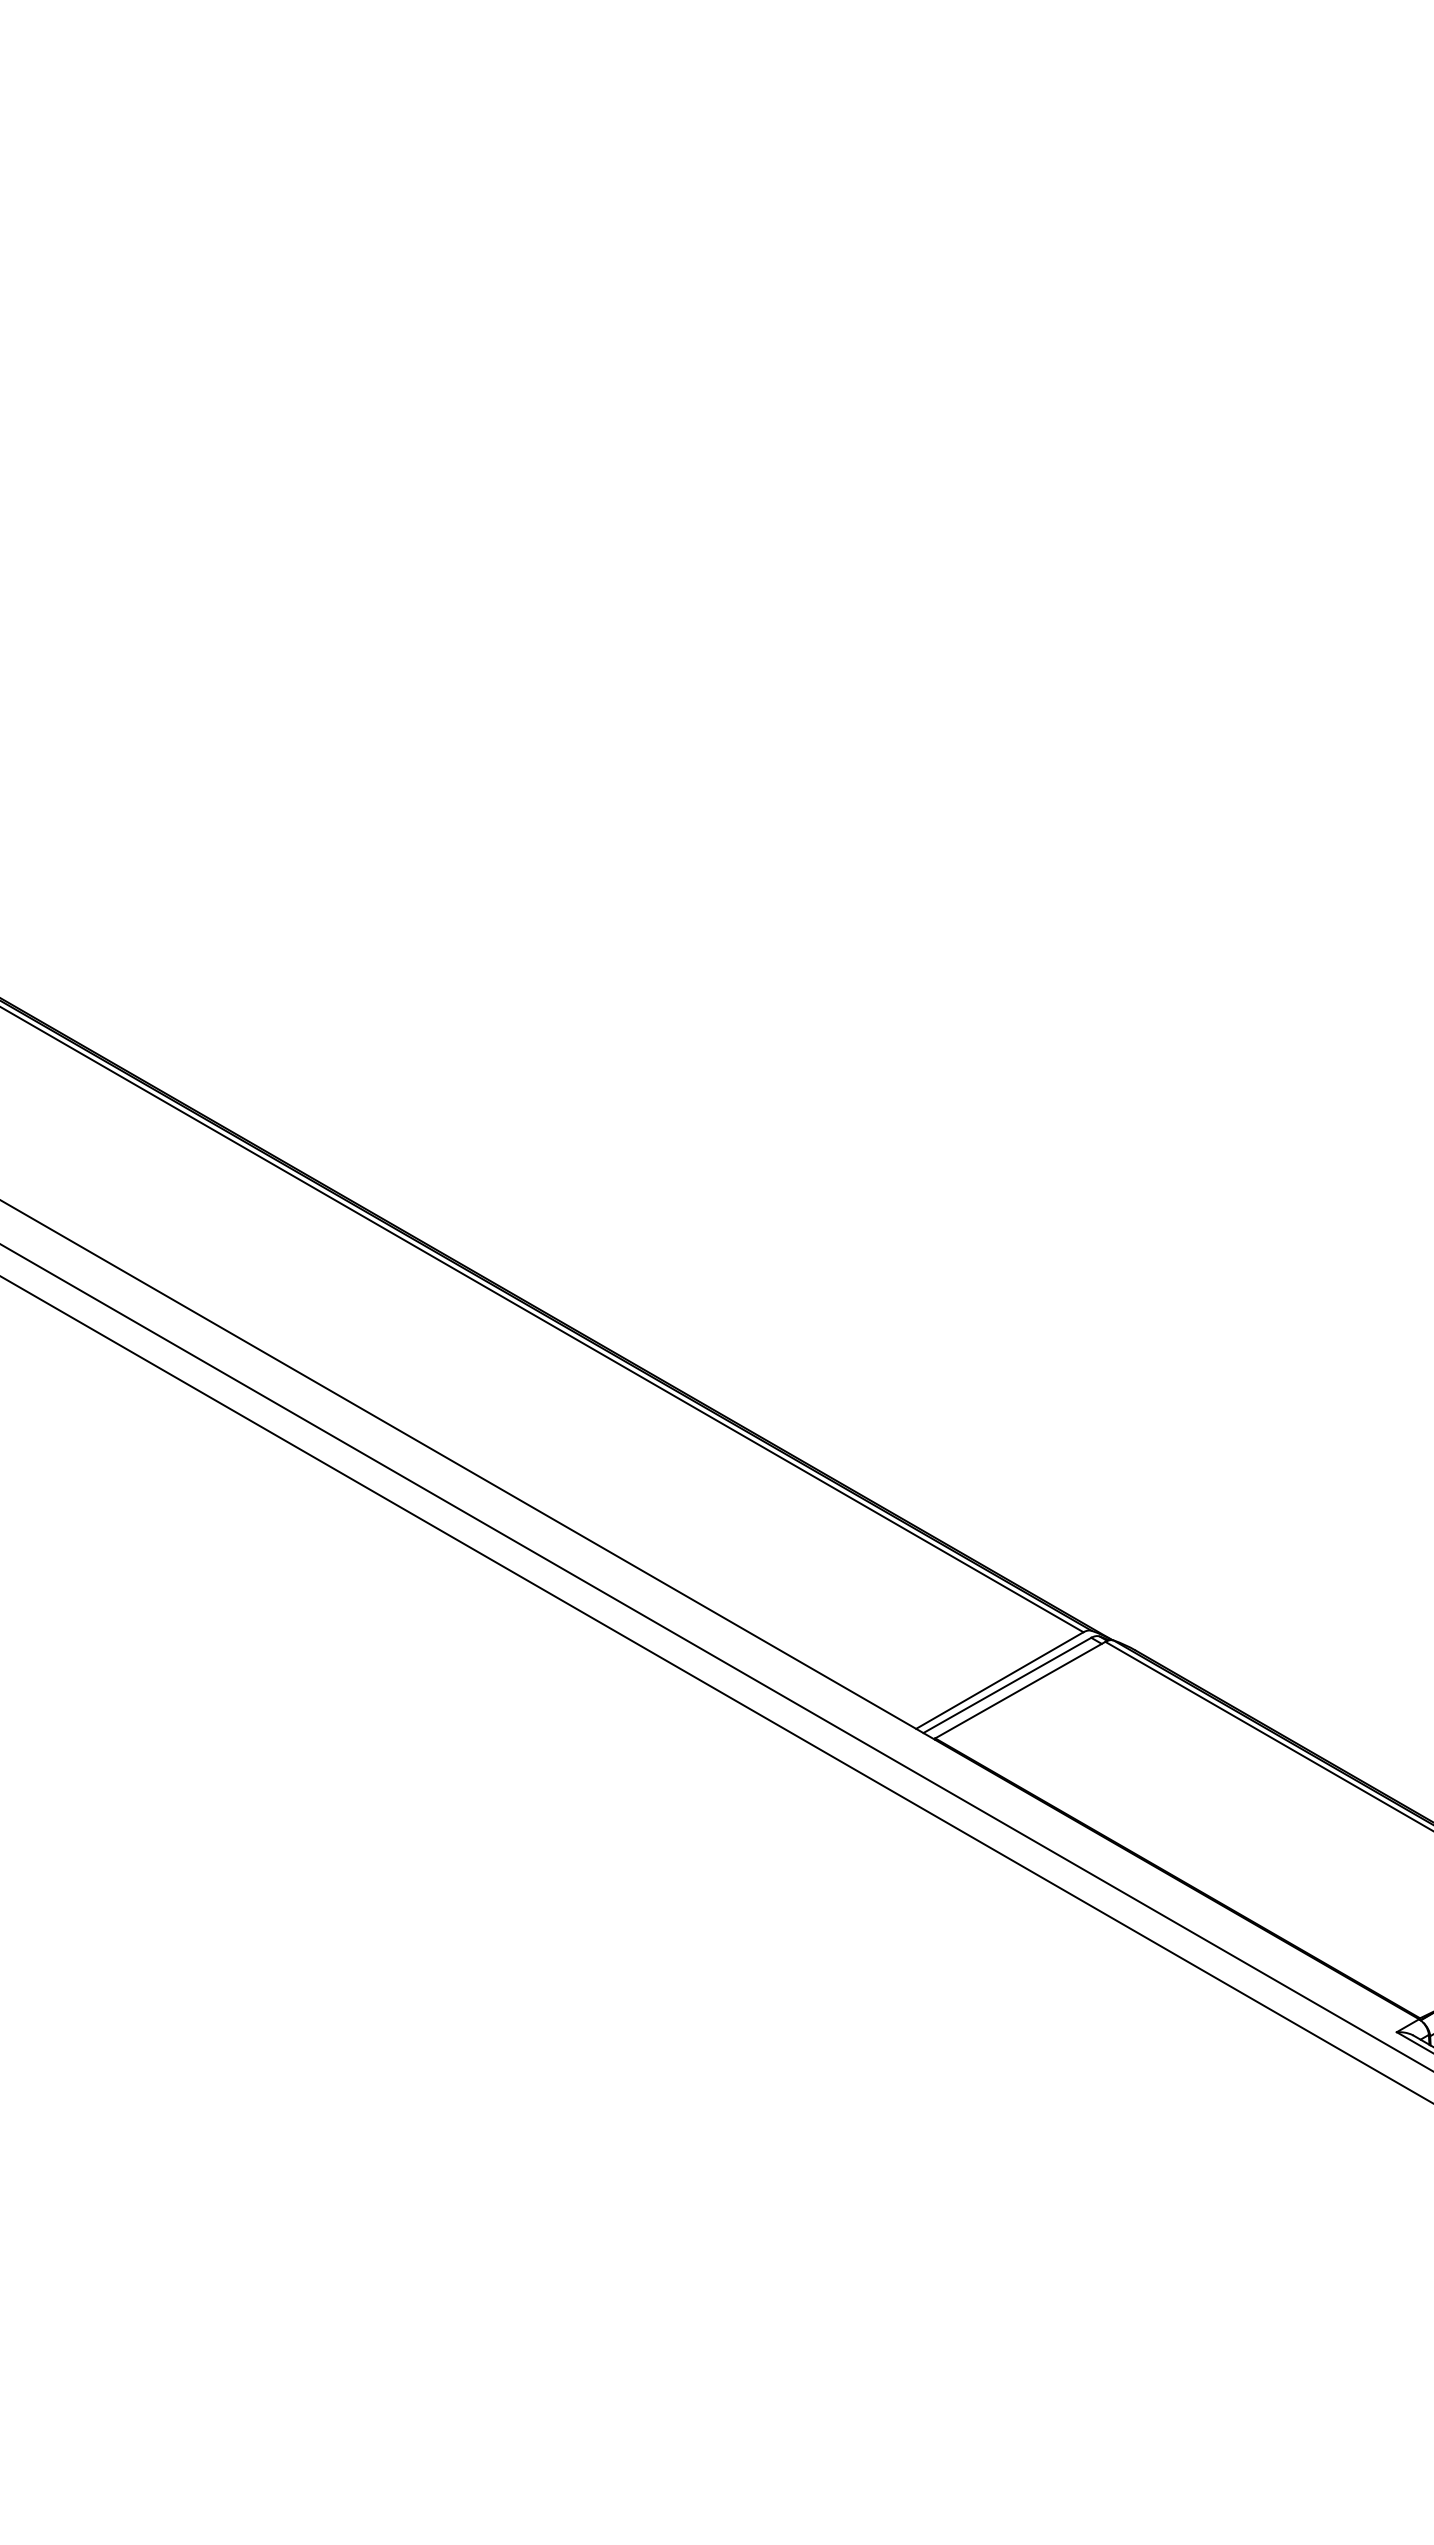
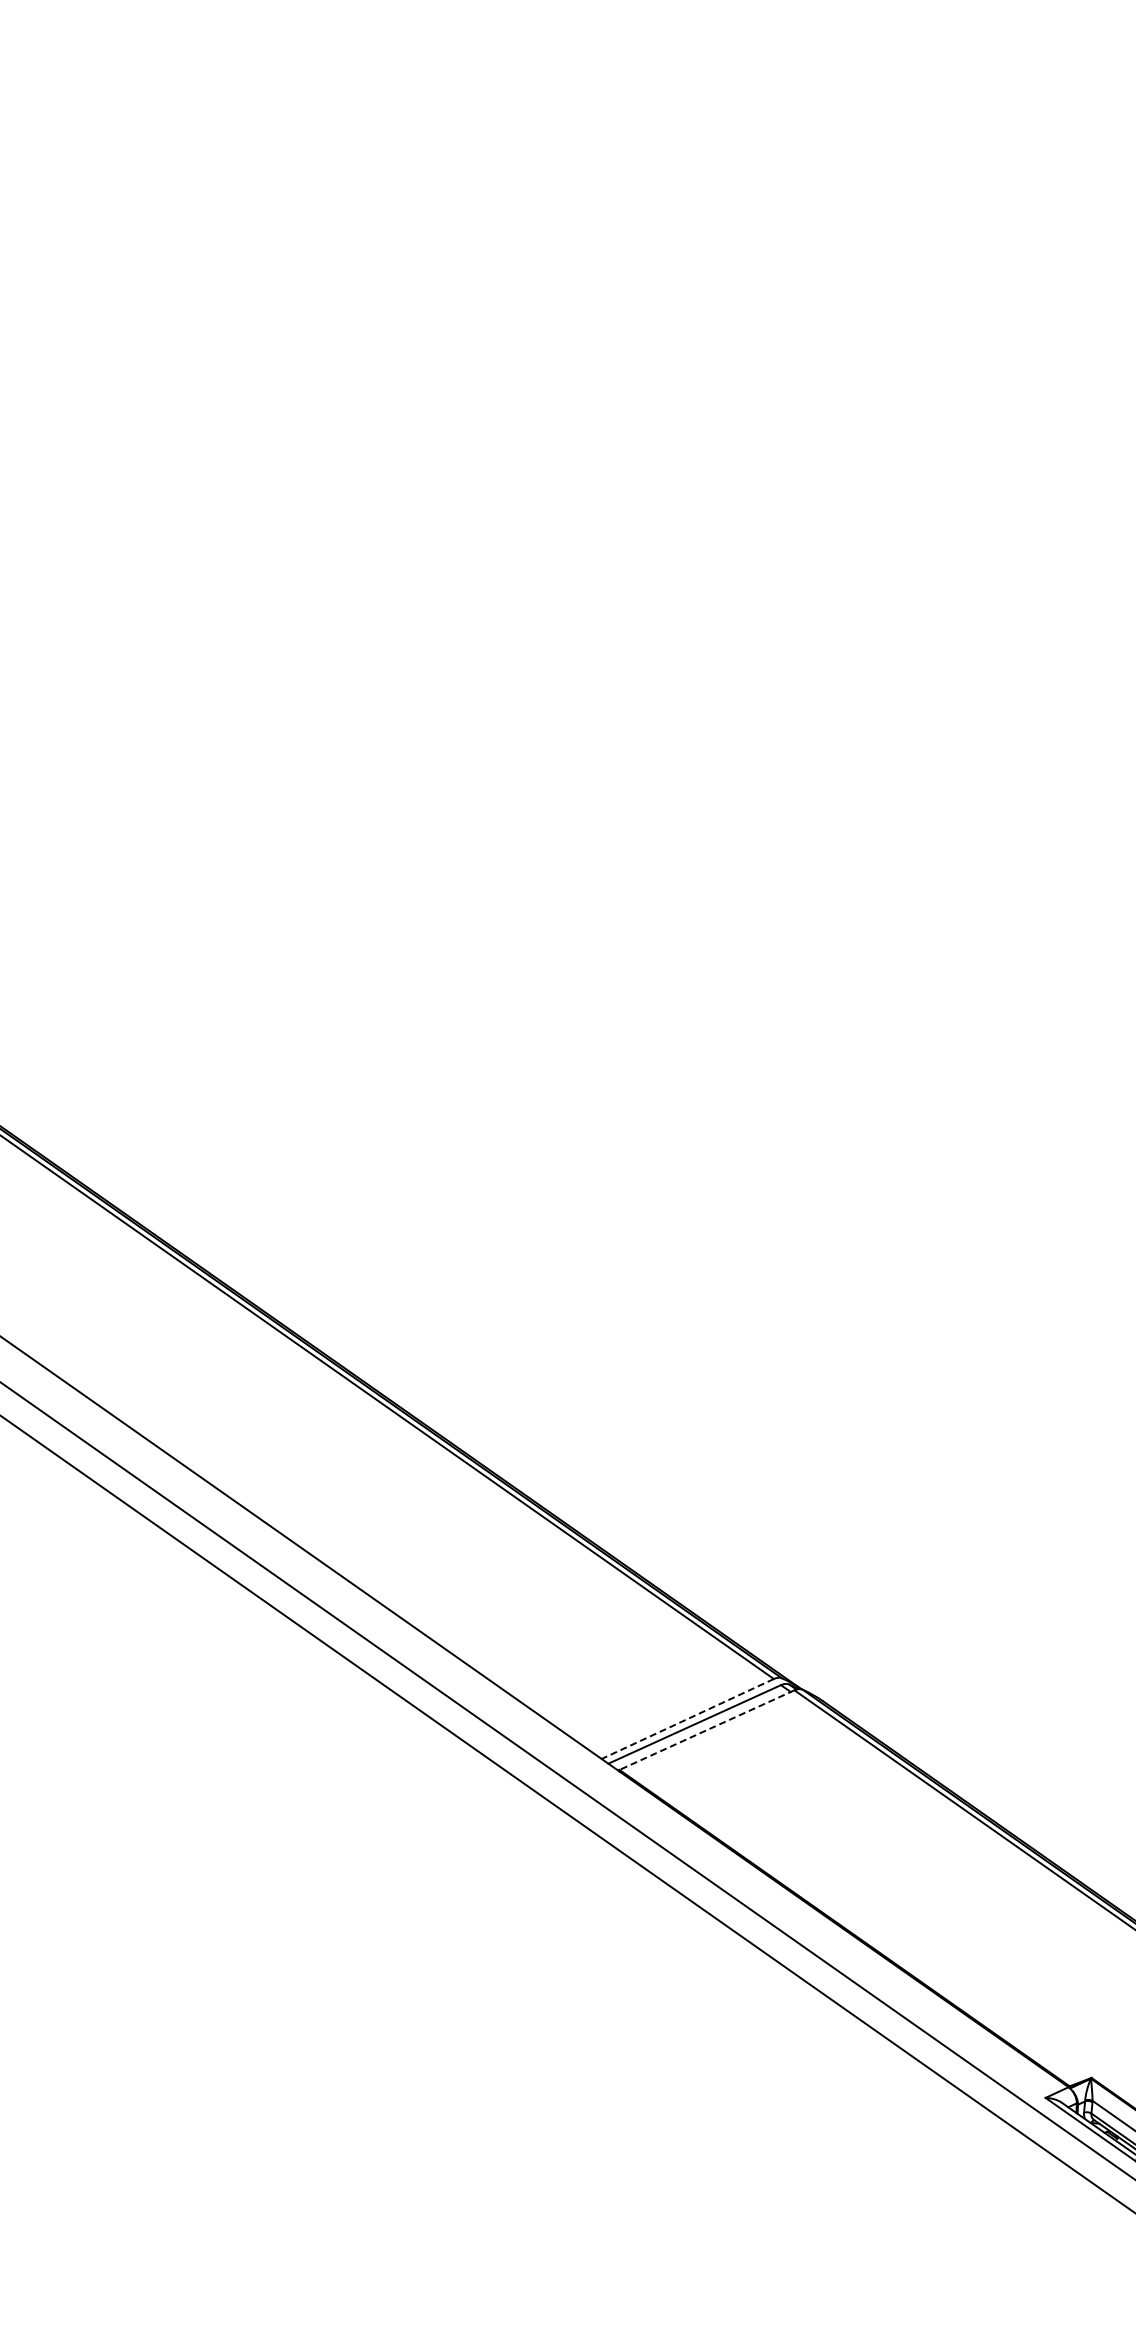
line: (999, 1680) -> (687, 1718), solid -> dashed
line: (1020, 1690) -> (707, 1730), solid -> dashed

